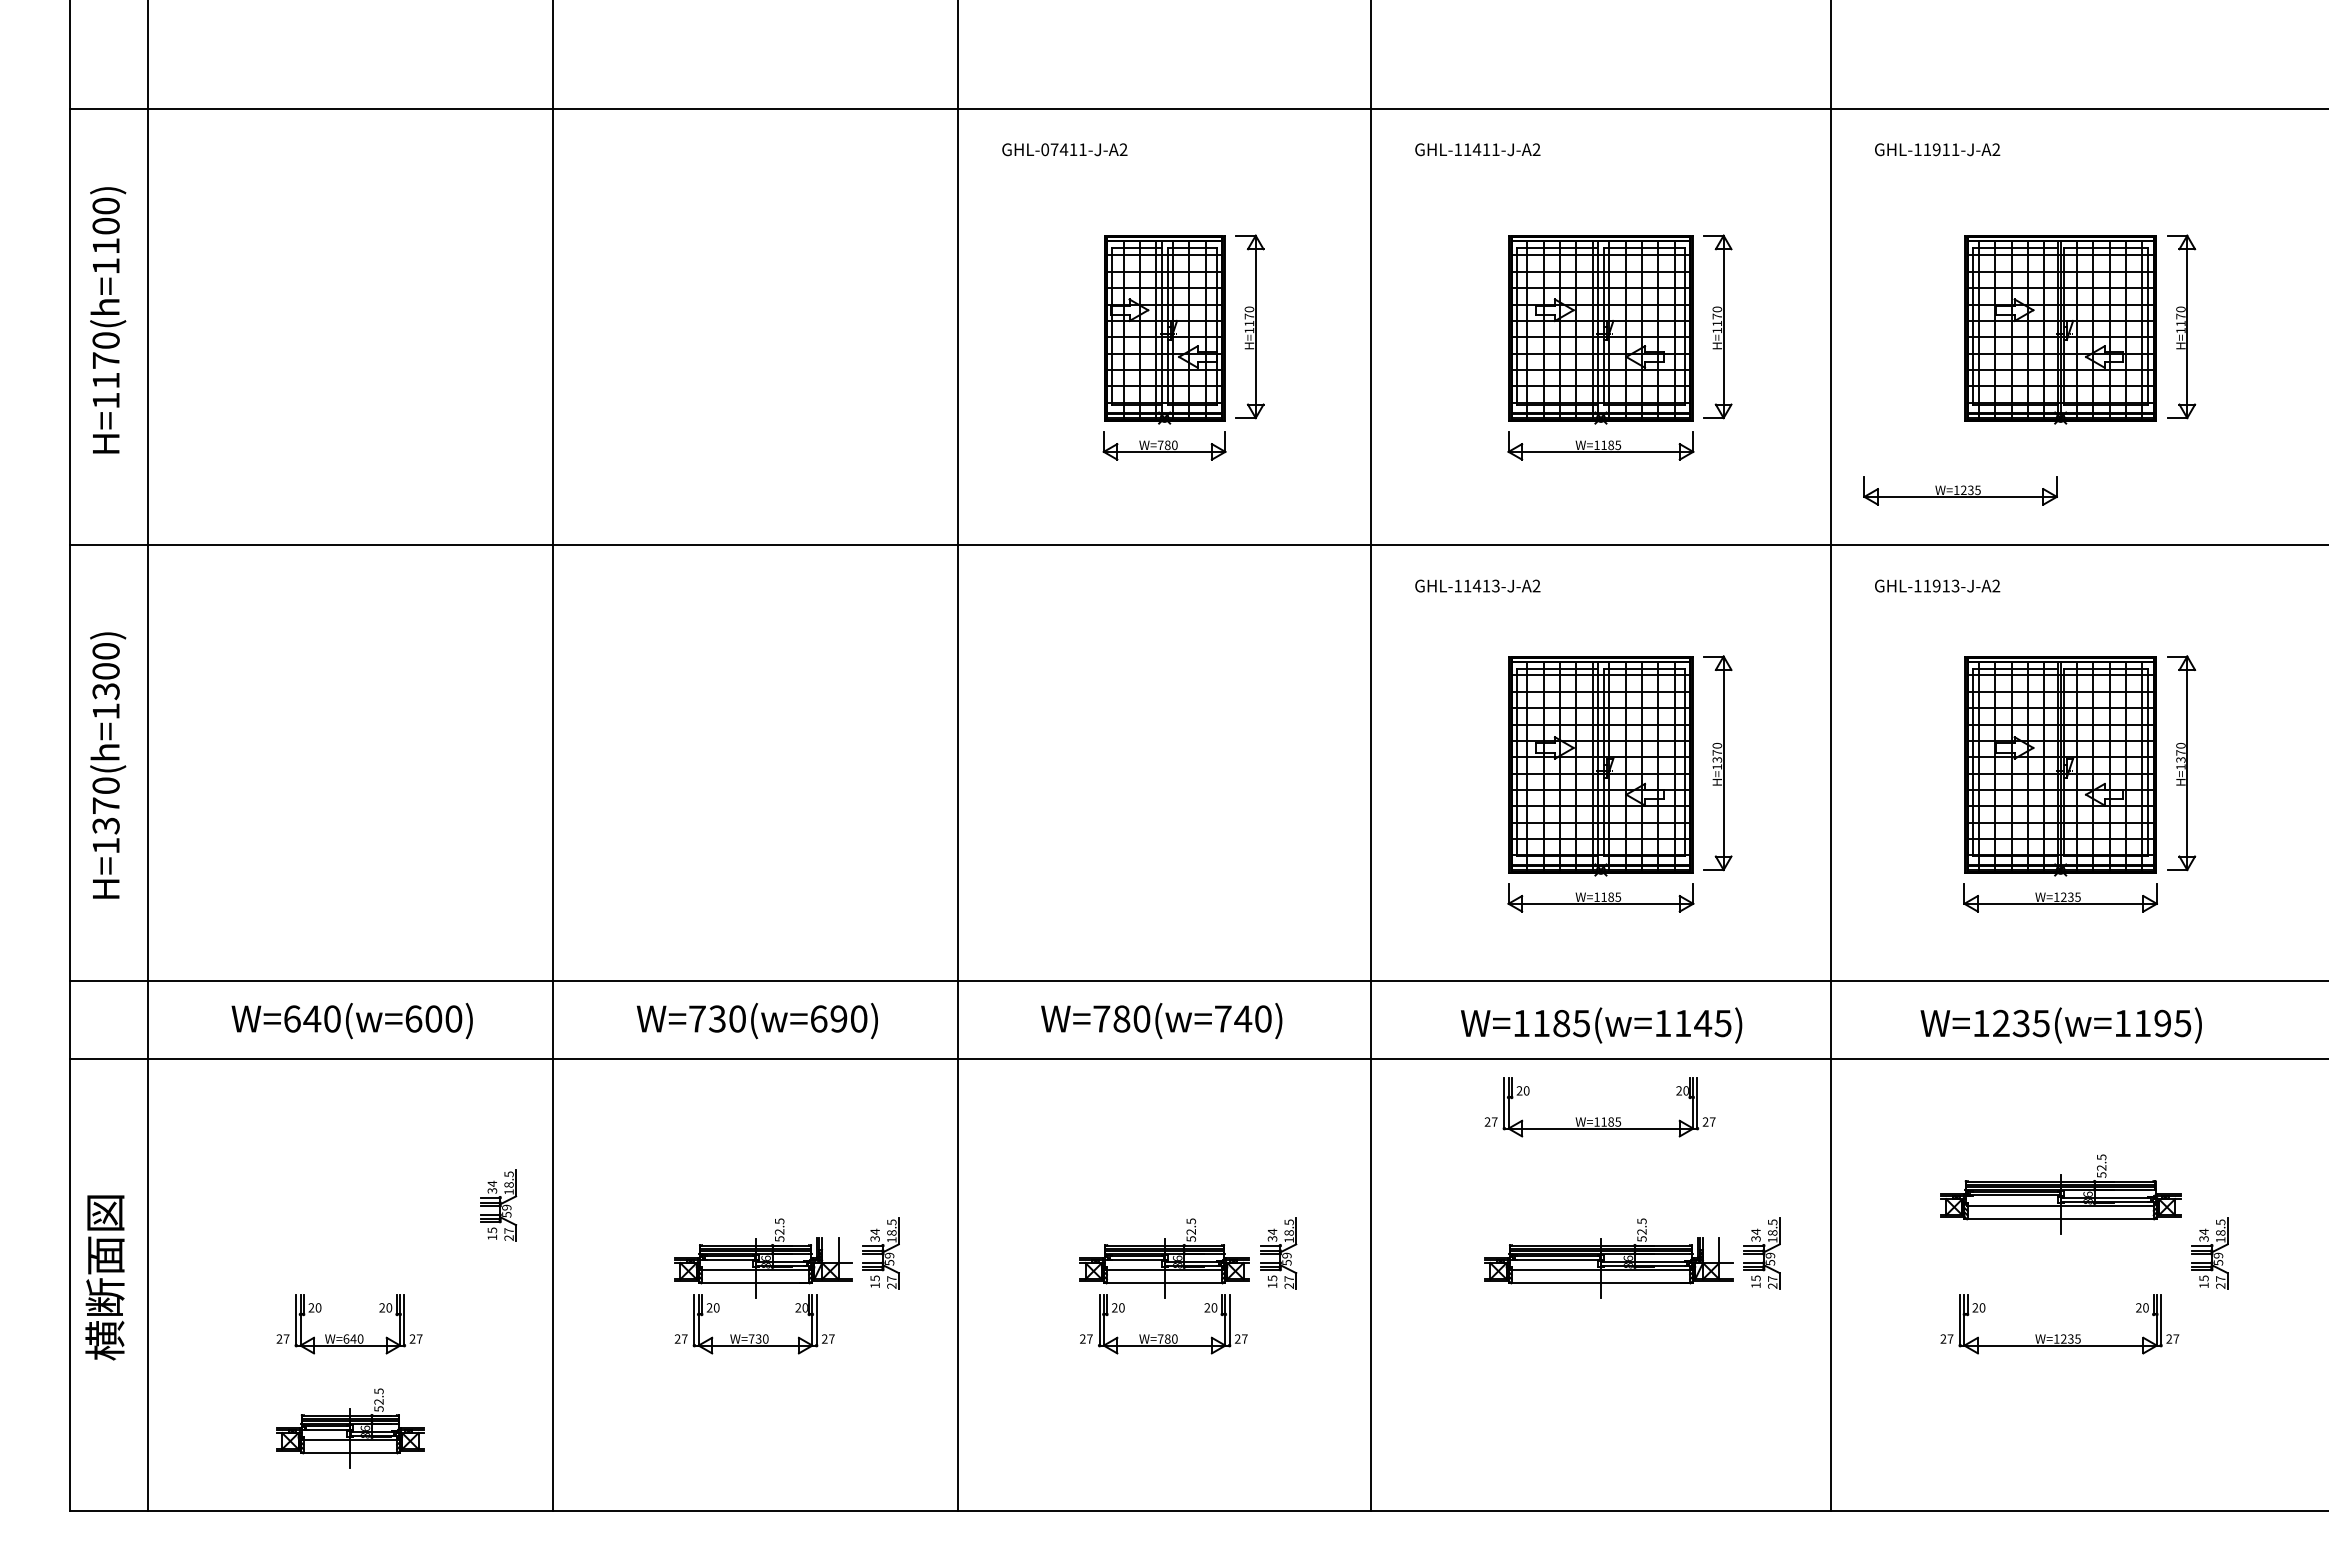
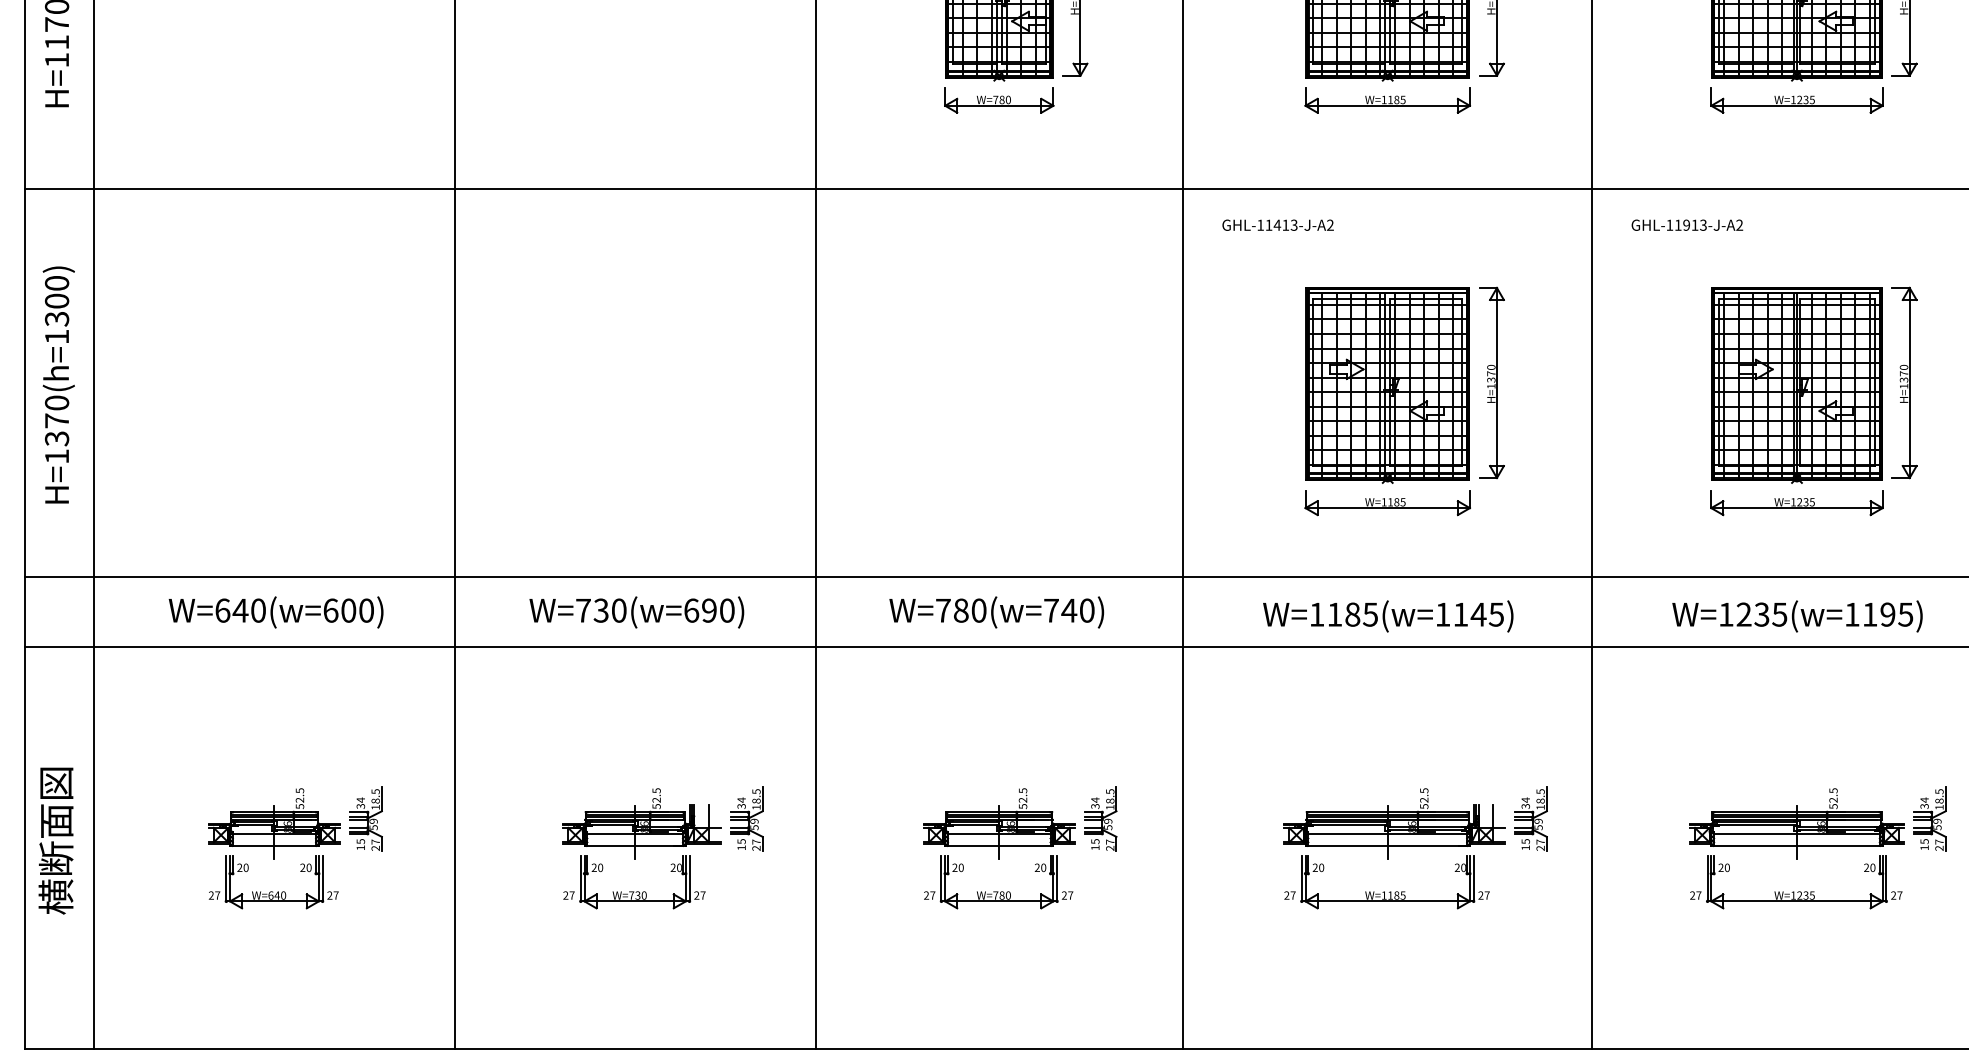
part: (1960, 490) -> (1796, 100), moved
part: (1597, 1117) -> (1384, 891), moved
part: (2060, 1194) -> (1796, 823), moved
part: (498, 1205) -> (366, 819), moved
part: (350, 1428) -> (274, 823), moved

